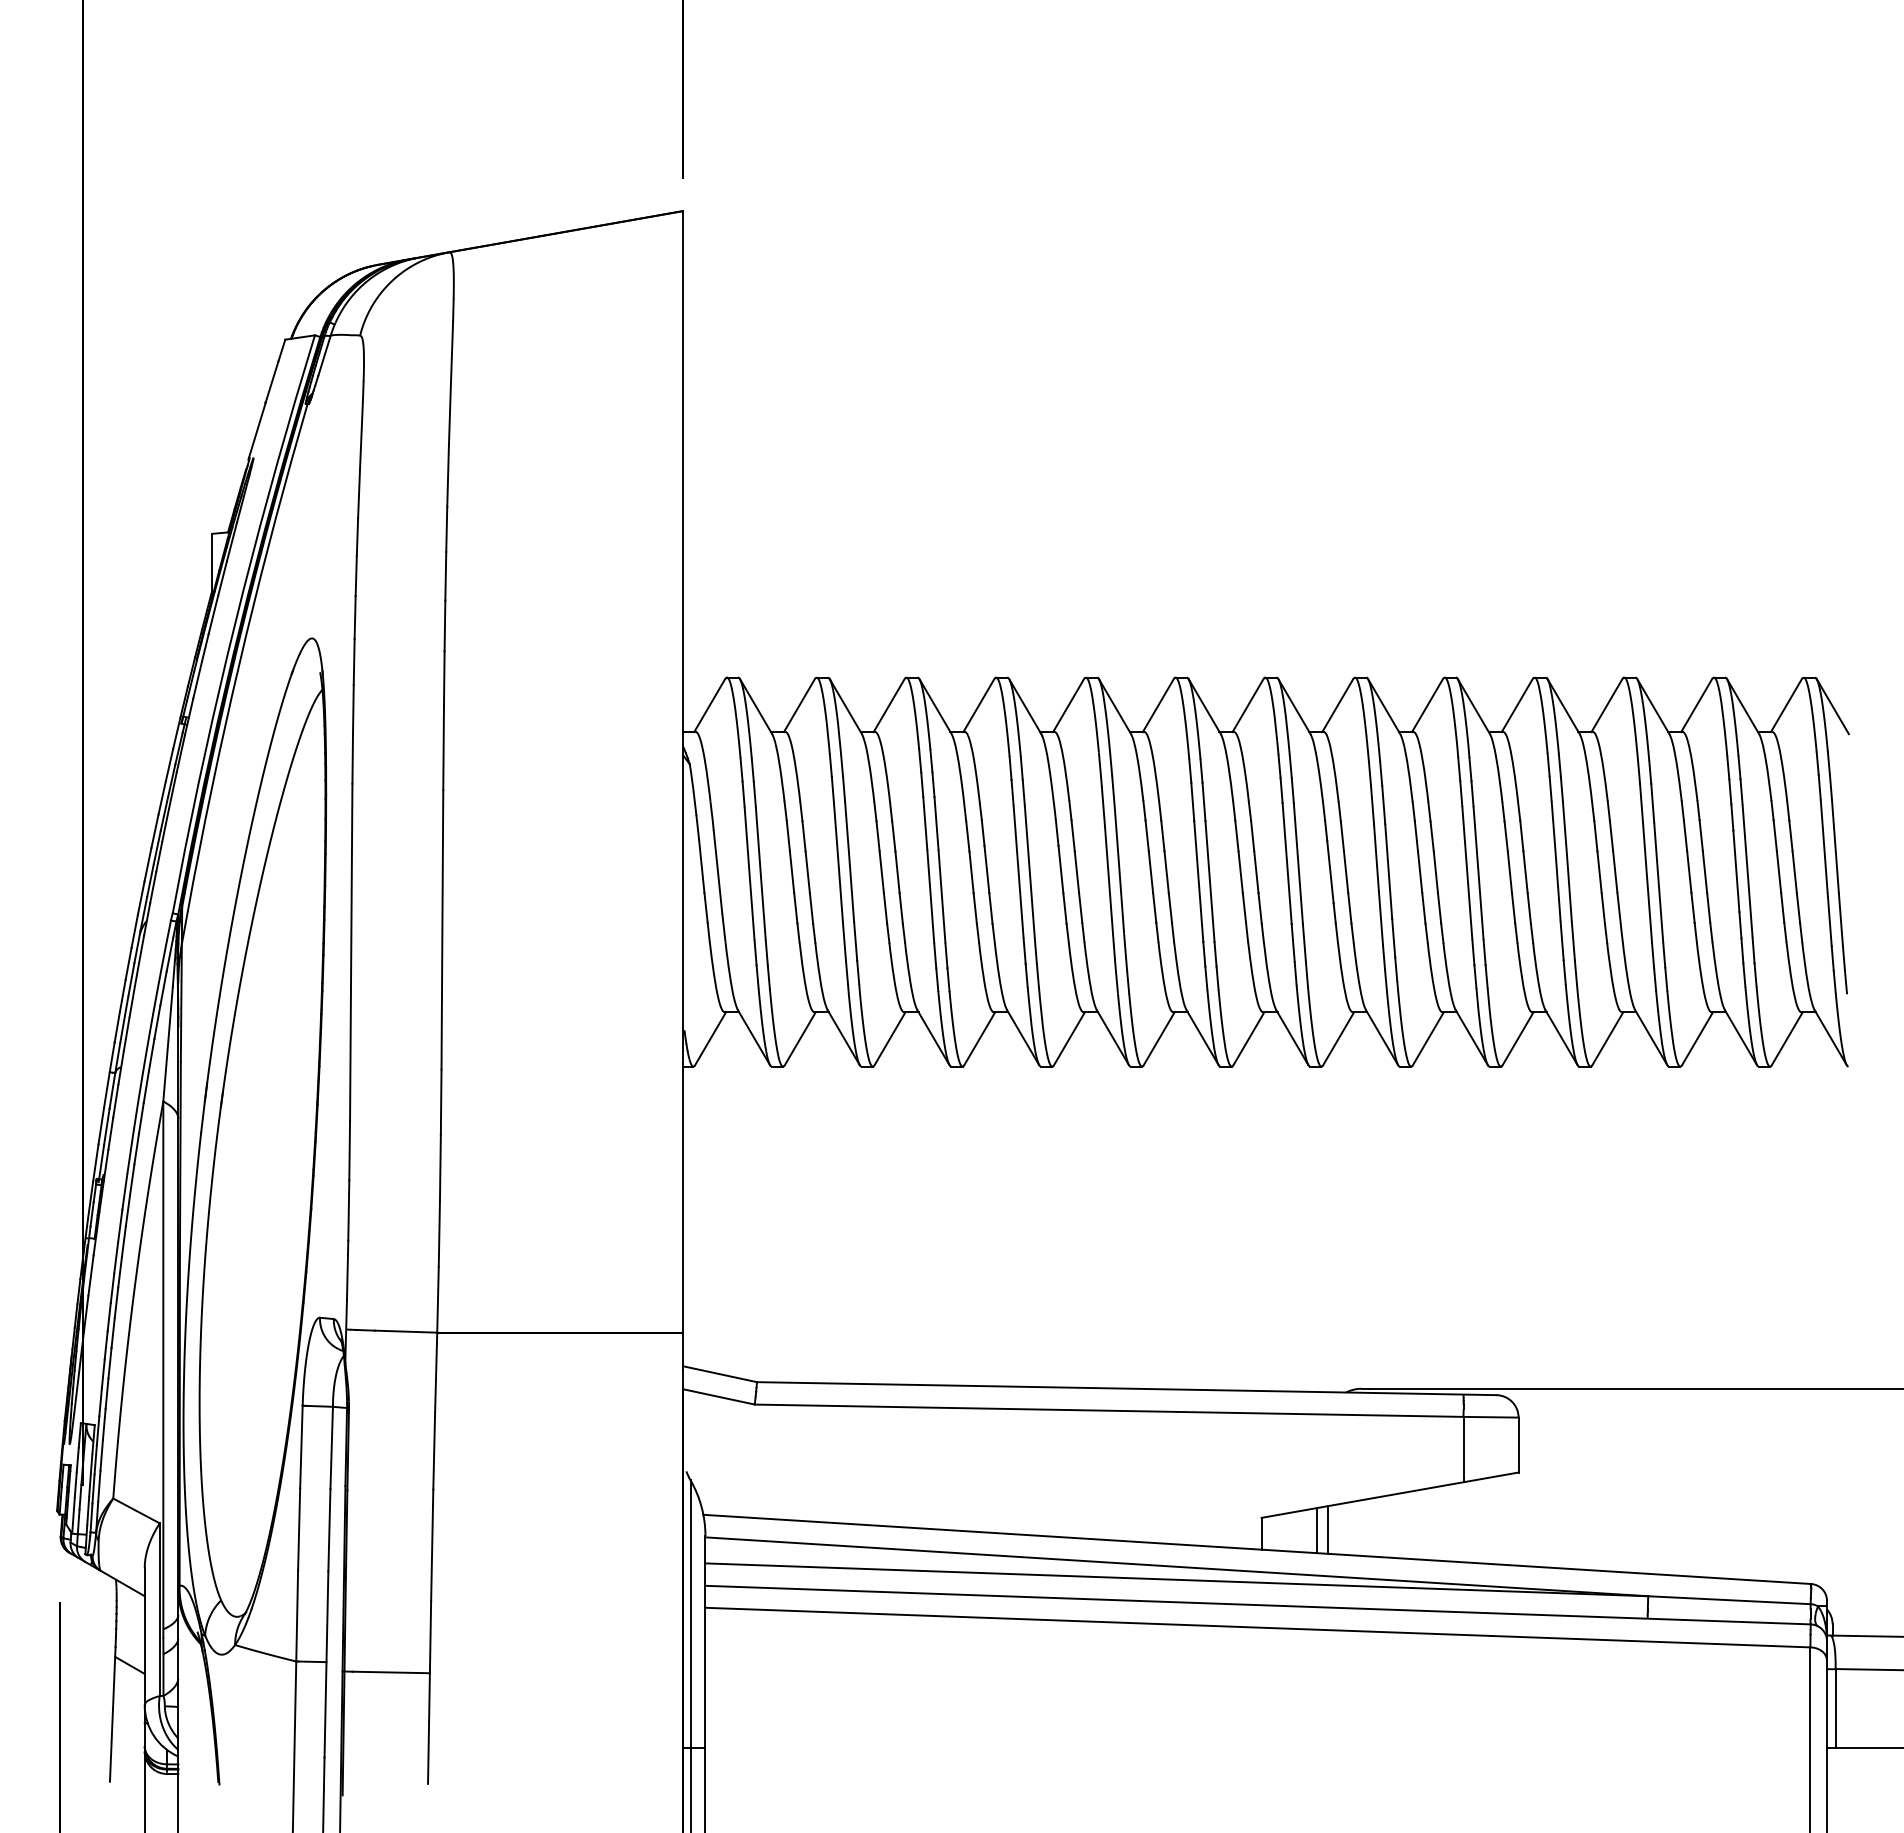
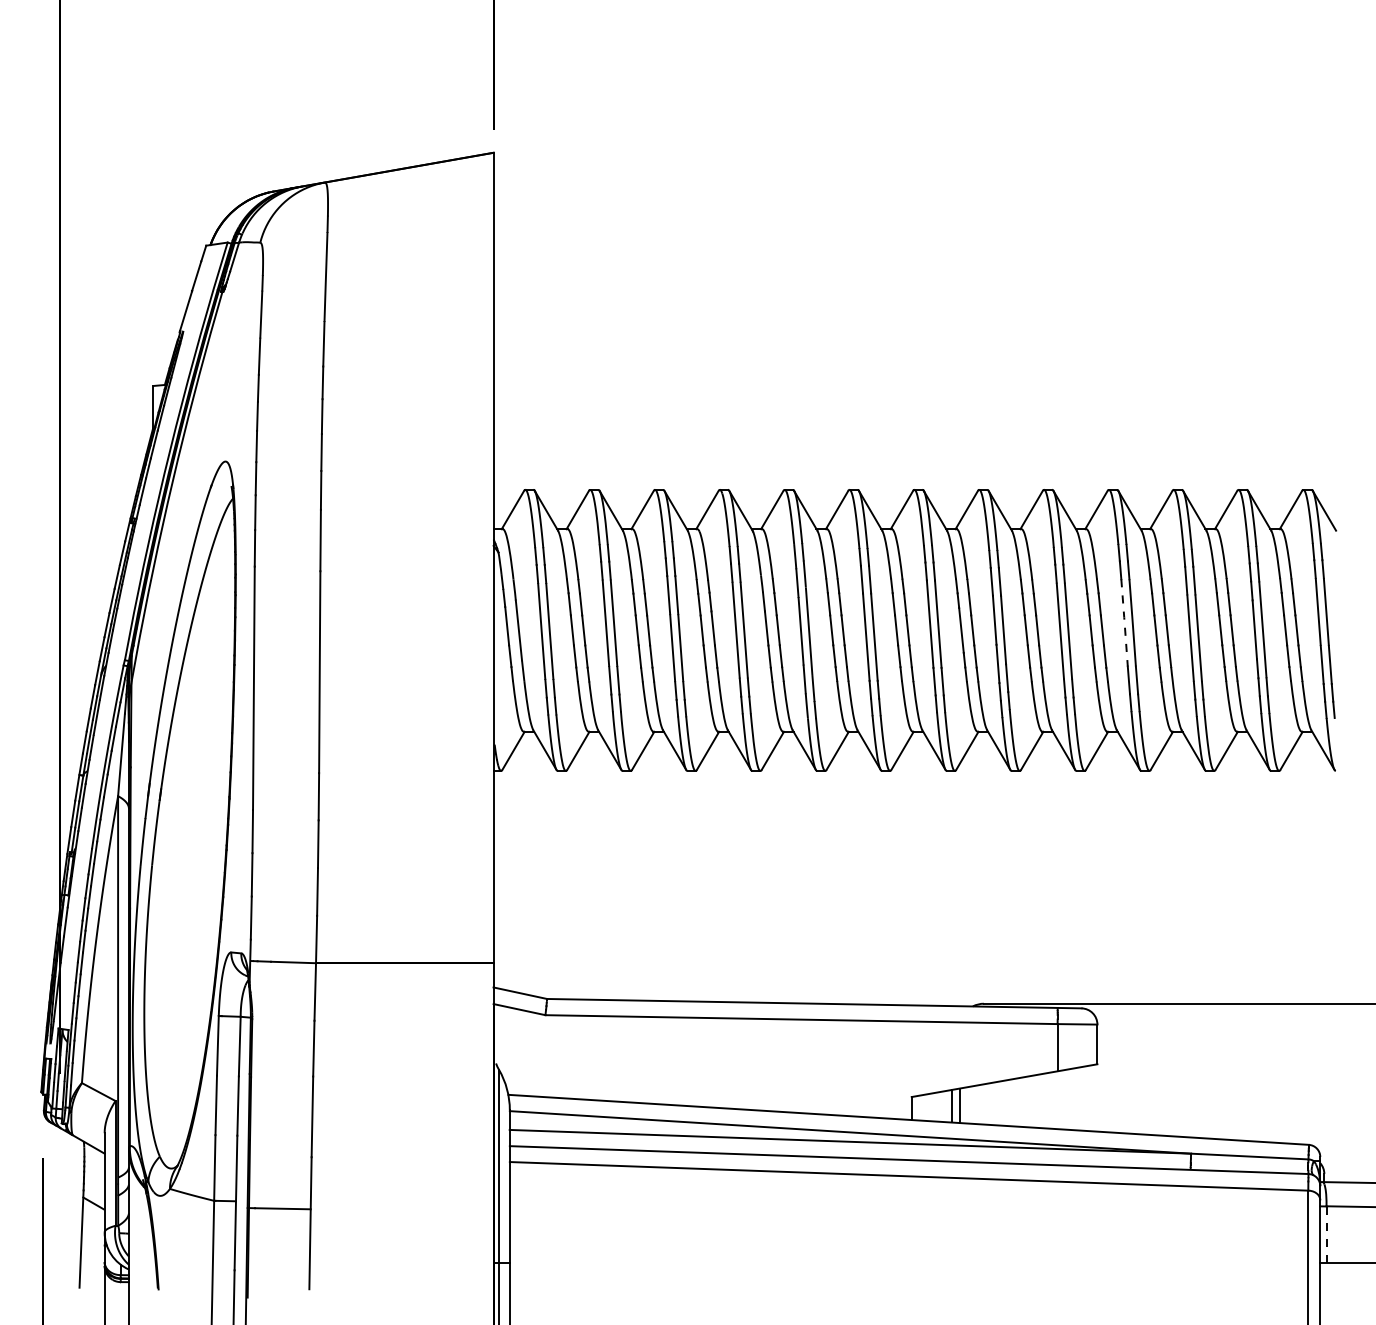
line: (1556, 862) -> (1124, 623), solid -> dashed
line: (1835, 1708) -> (1326, 1234), solid -> dashed

